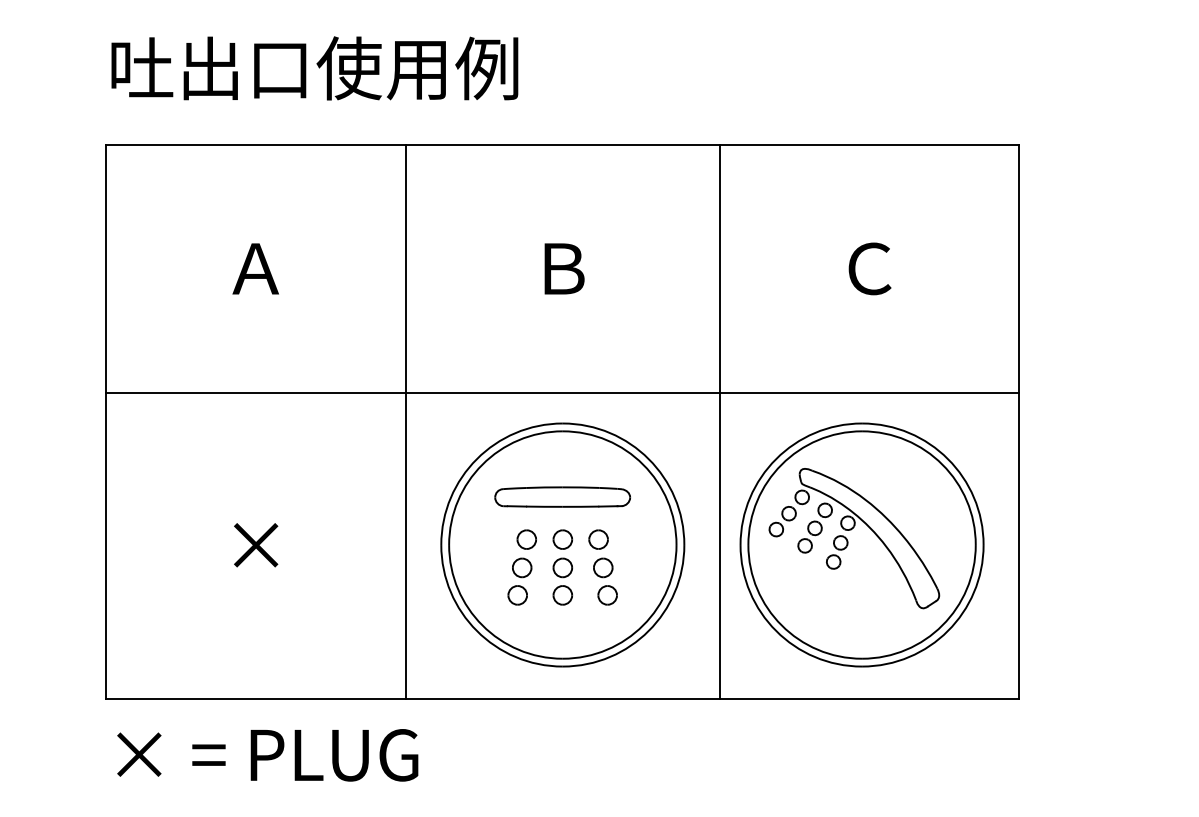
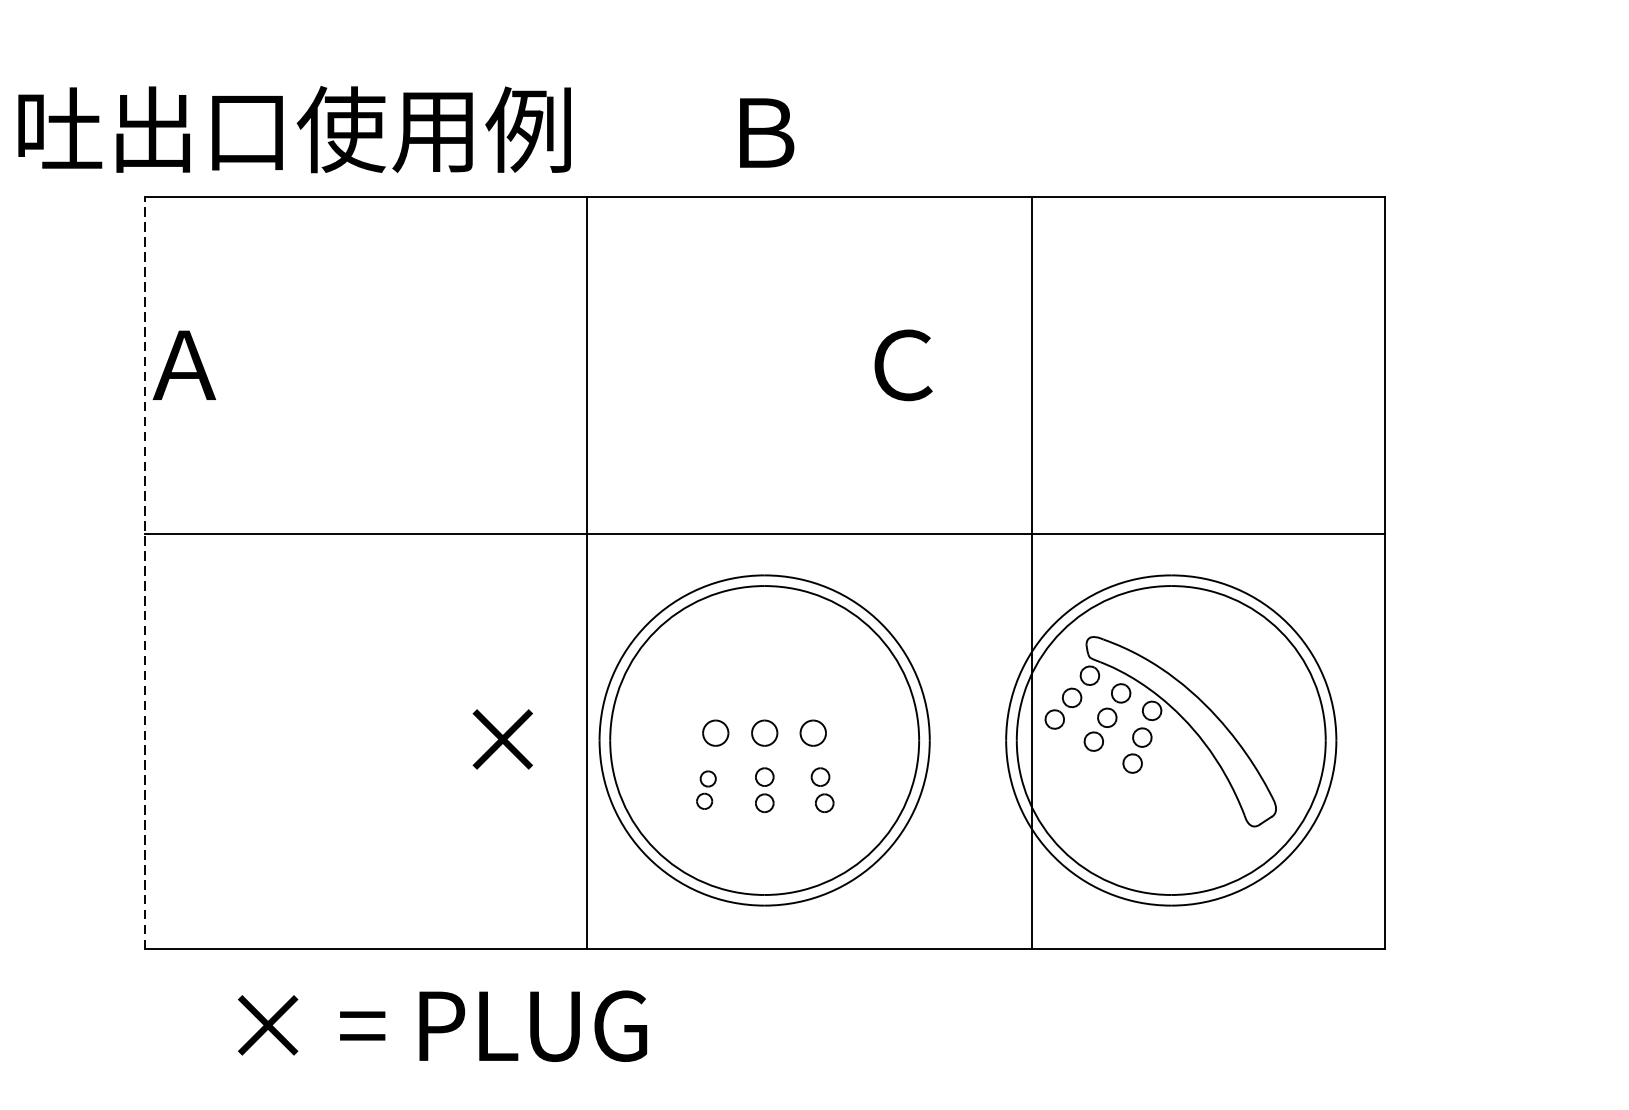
text: (314, 68) -> (294, 129), moved
text: (255, 268) -> (184, 364), moved
text: (564, 268) -> (766, 132), moved
text: (869, 268) -> (902, 364), moved
line: (106, 421) -> (144, 572), solid -> dashed
line: (405, 421) -> (586, 572), moved
line: (719, 421) -> (1031, 572), moved
part: (562, 496) -> (764, 674), removed
text: (256, 545) -> (503, 739), moved
part: (519, 581) -> (705, 790), size x0.6
part: (562, 581) -> (764, 790), size x0.7
part: (605, 581) -> (822, 790), size x0.7
text: (267, 755) -> (442, 1026), moved

